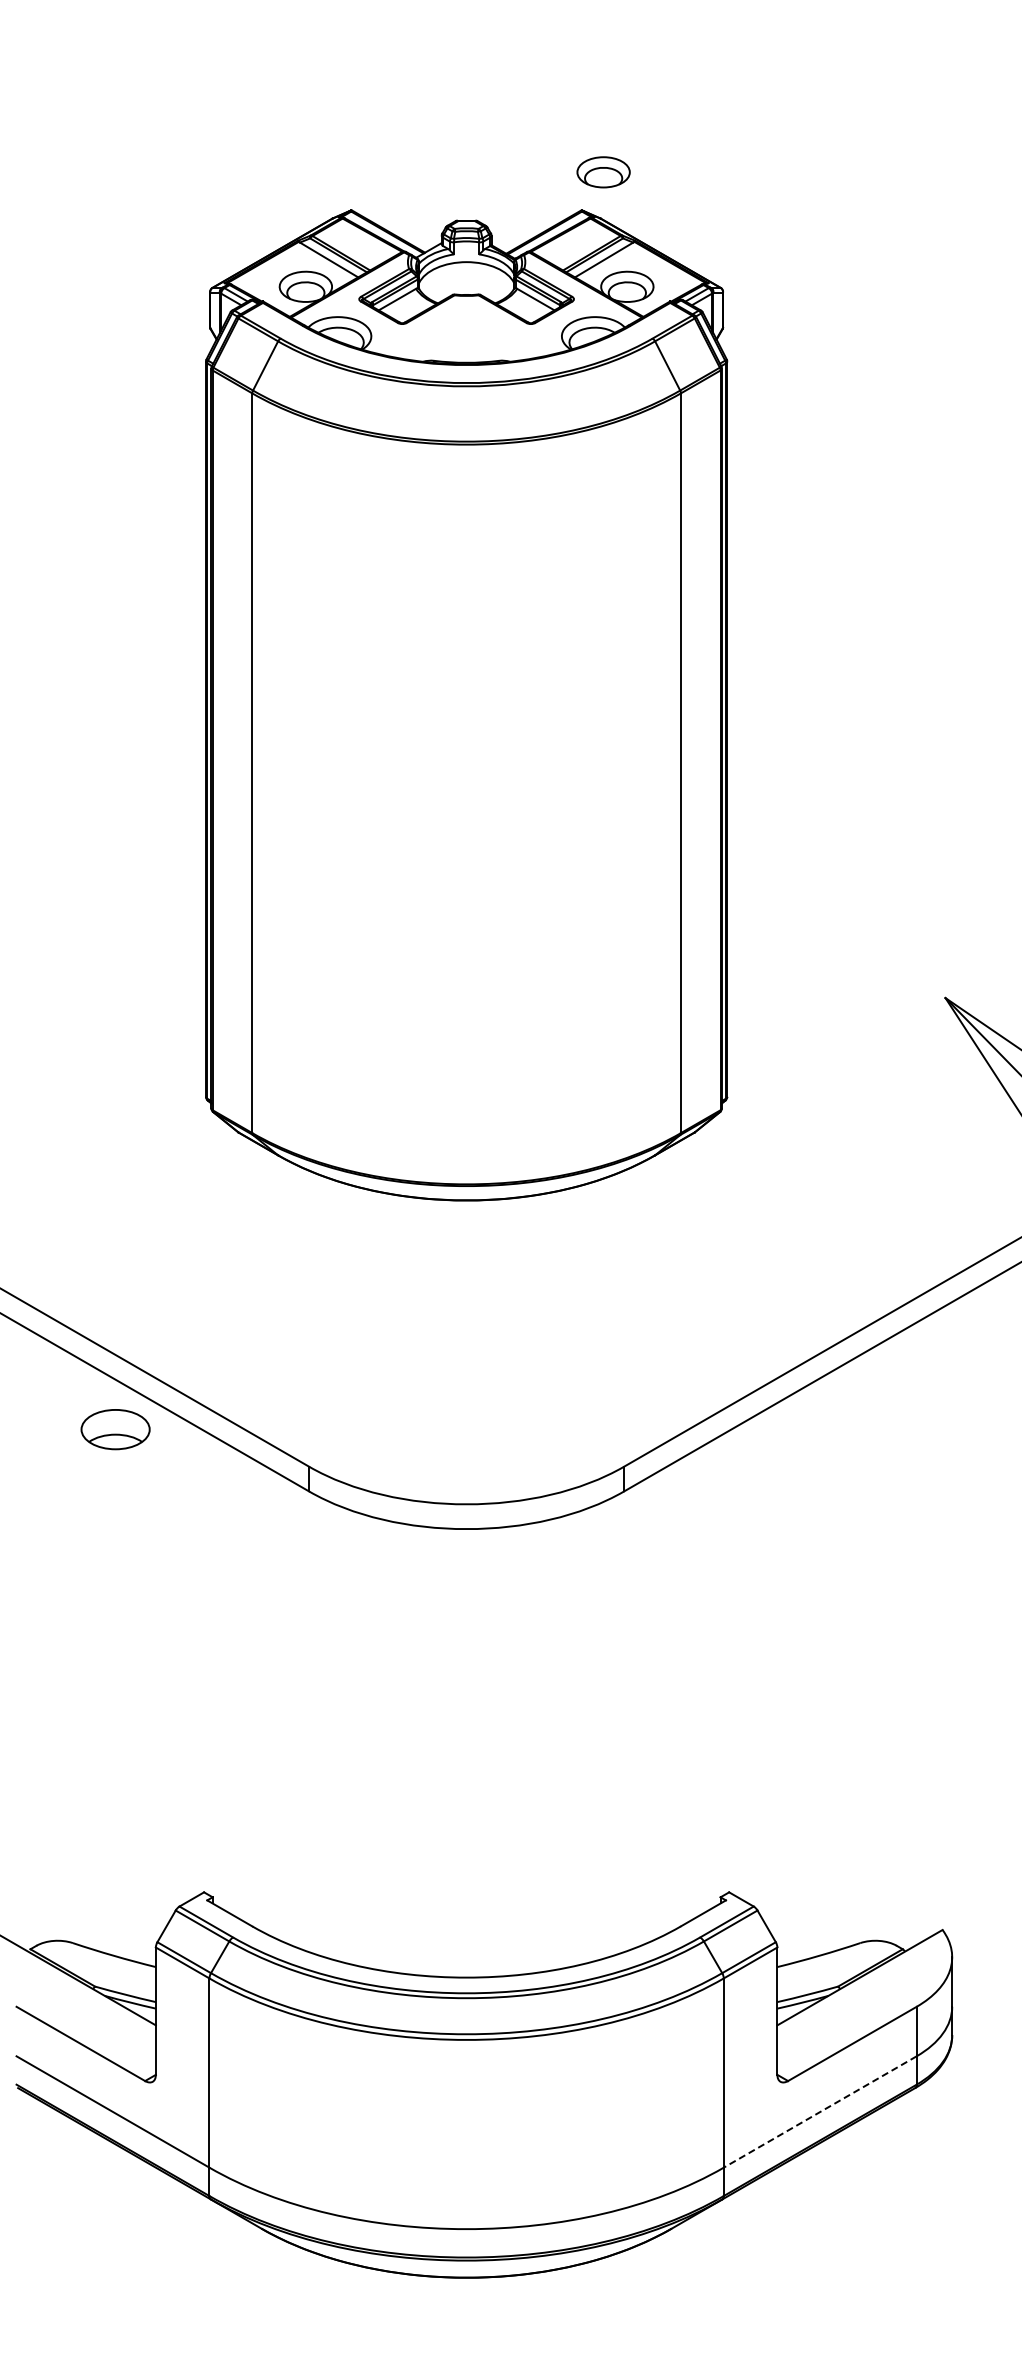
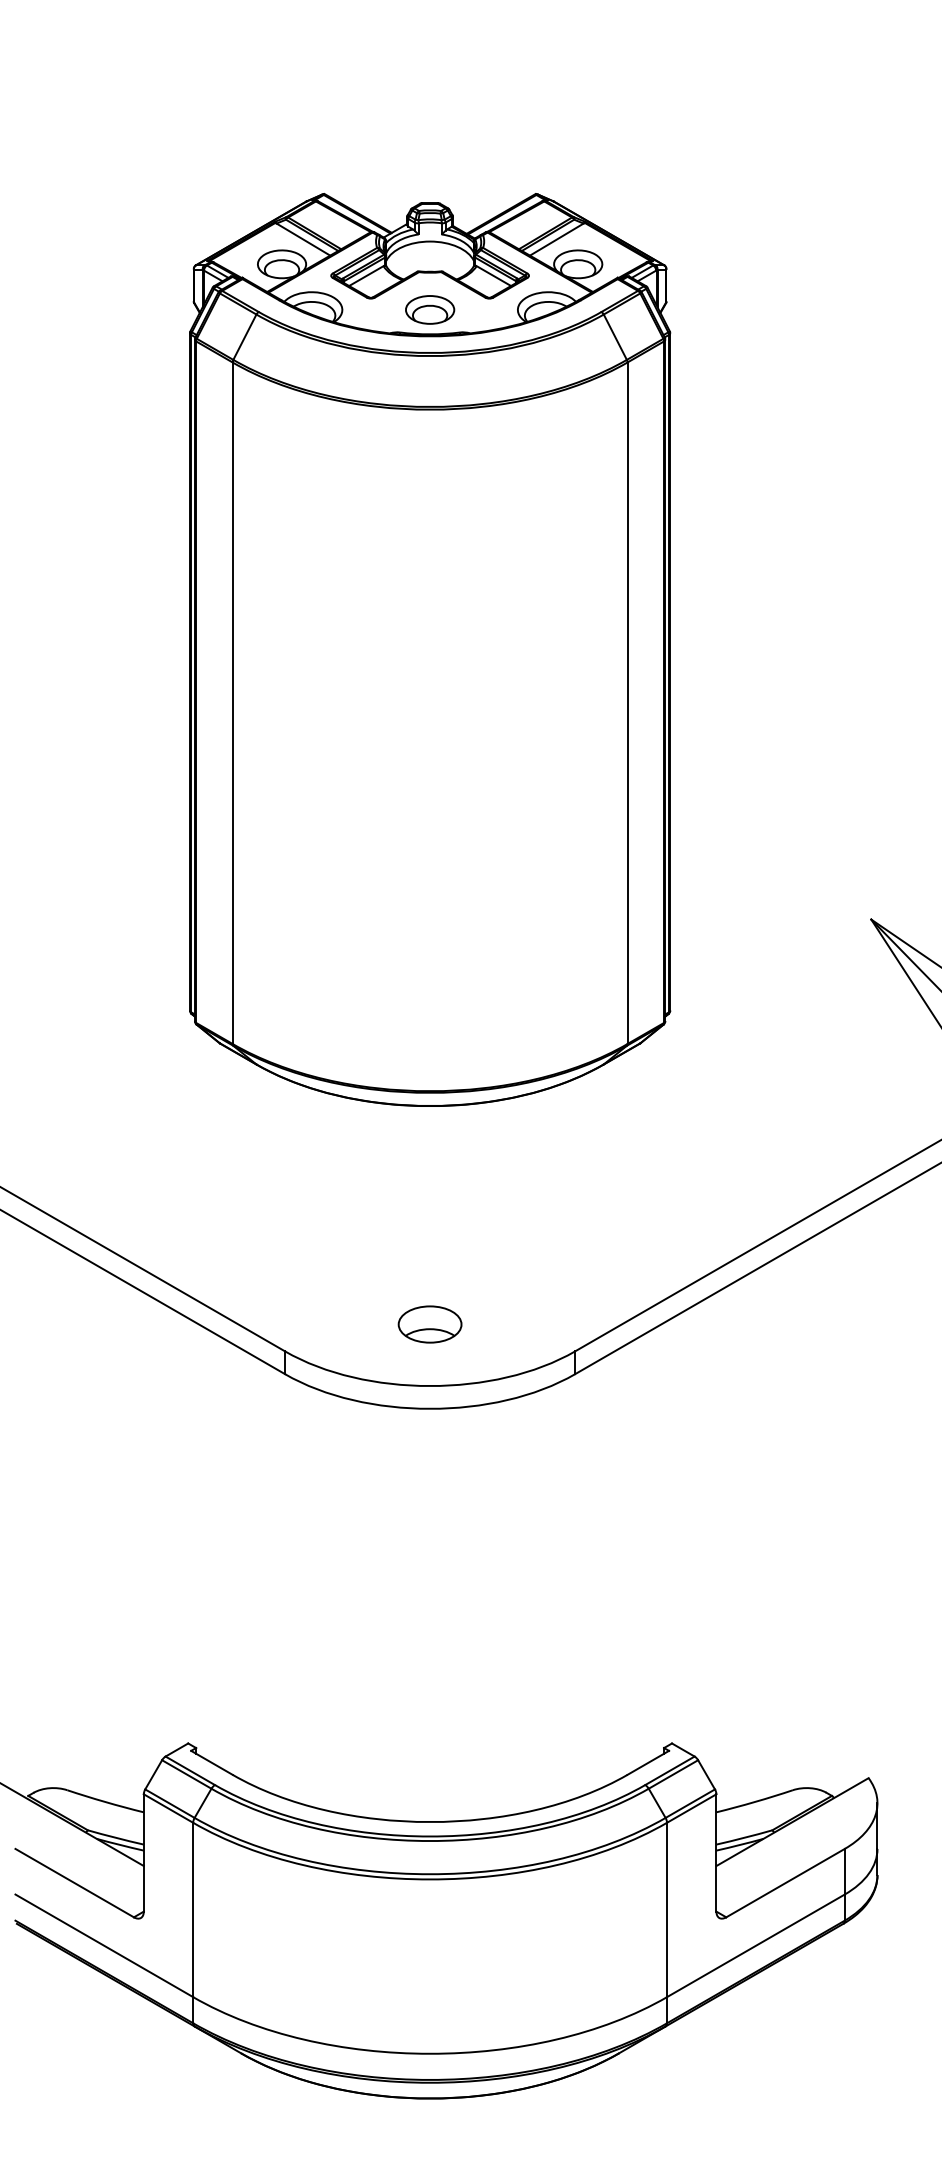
part: (603, 172) -> (430, 310), moved
part: (115, 1429) -> (430, 1324), moved
line: (819, 2112) -> (755, 1946), dashed -> solid

